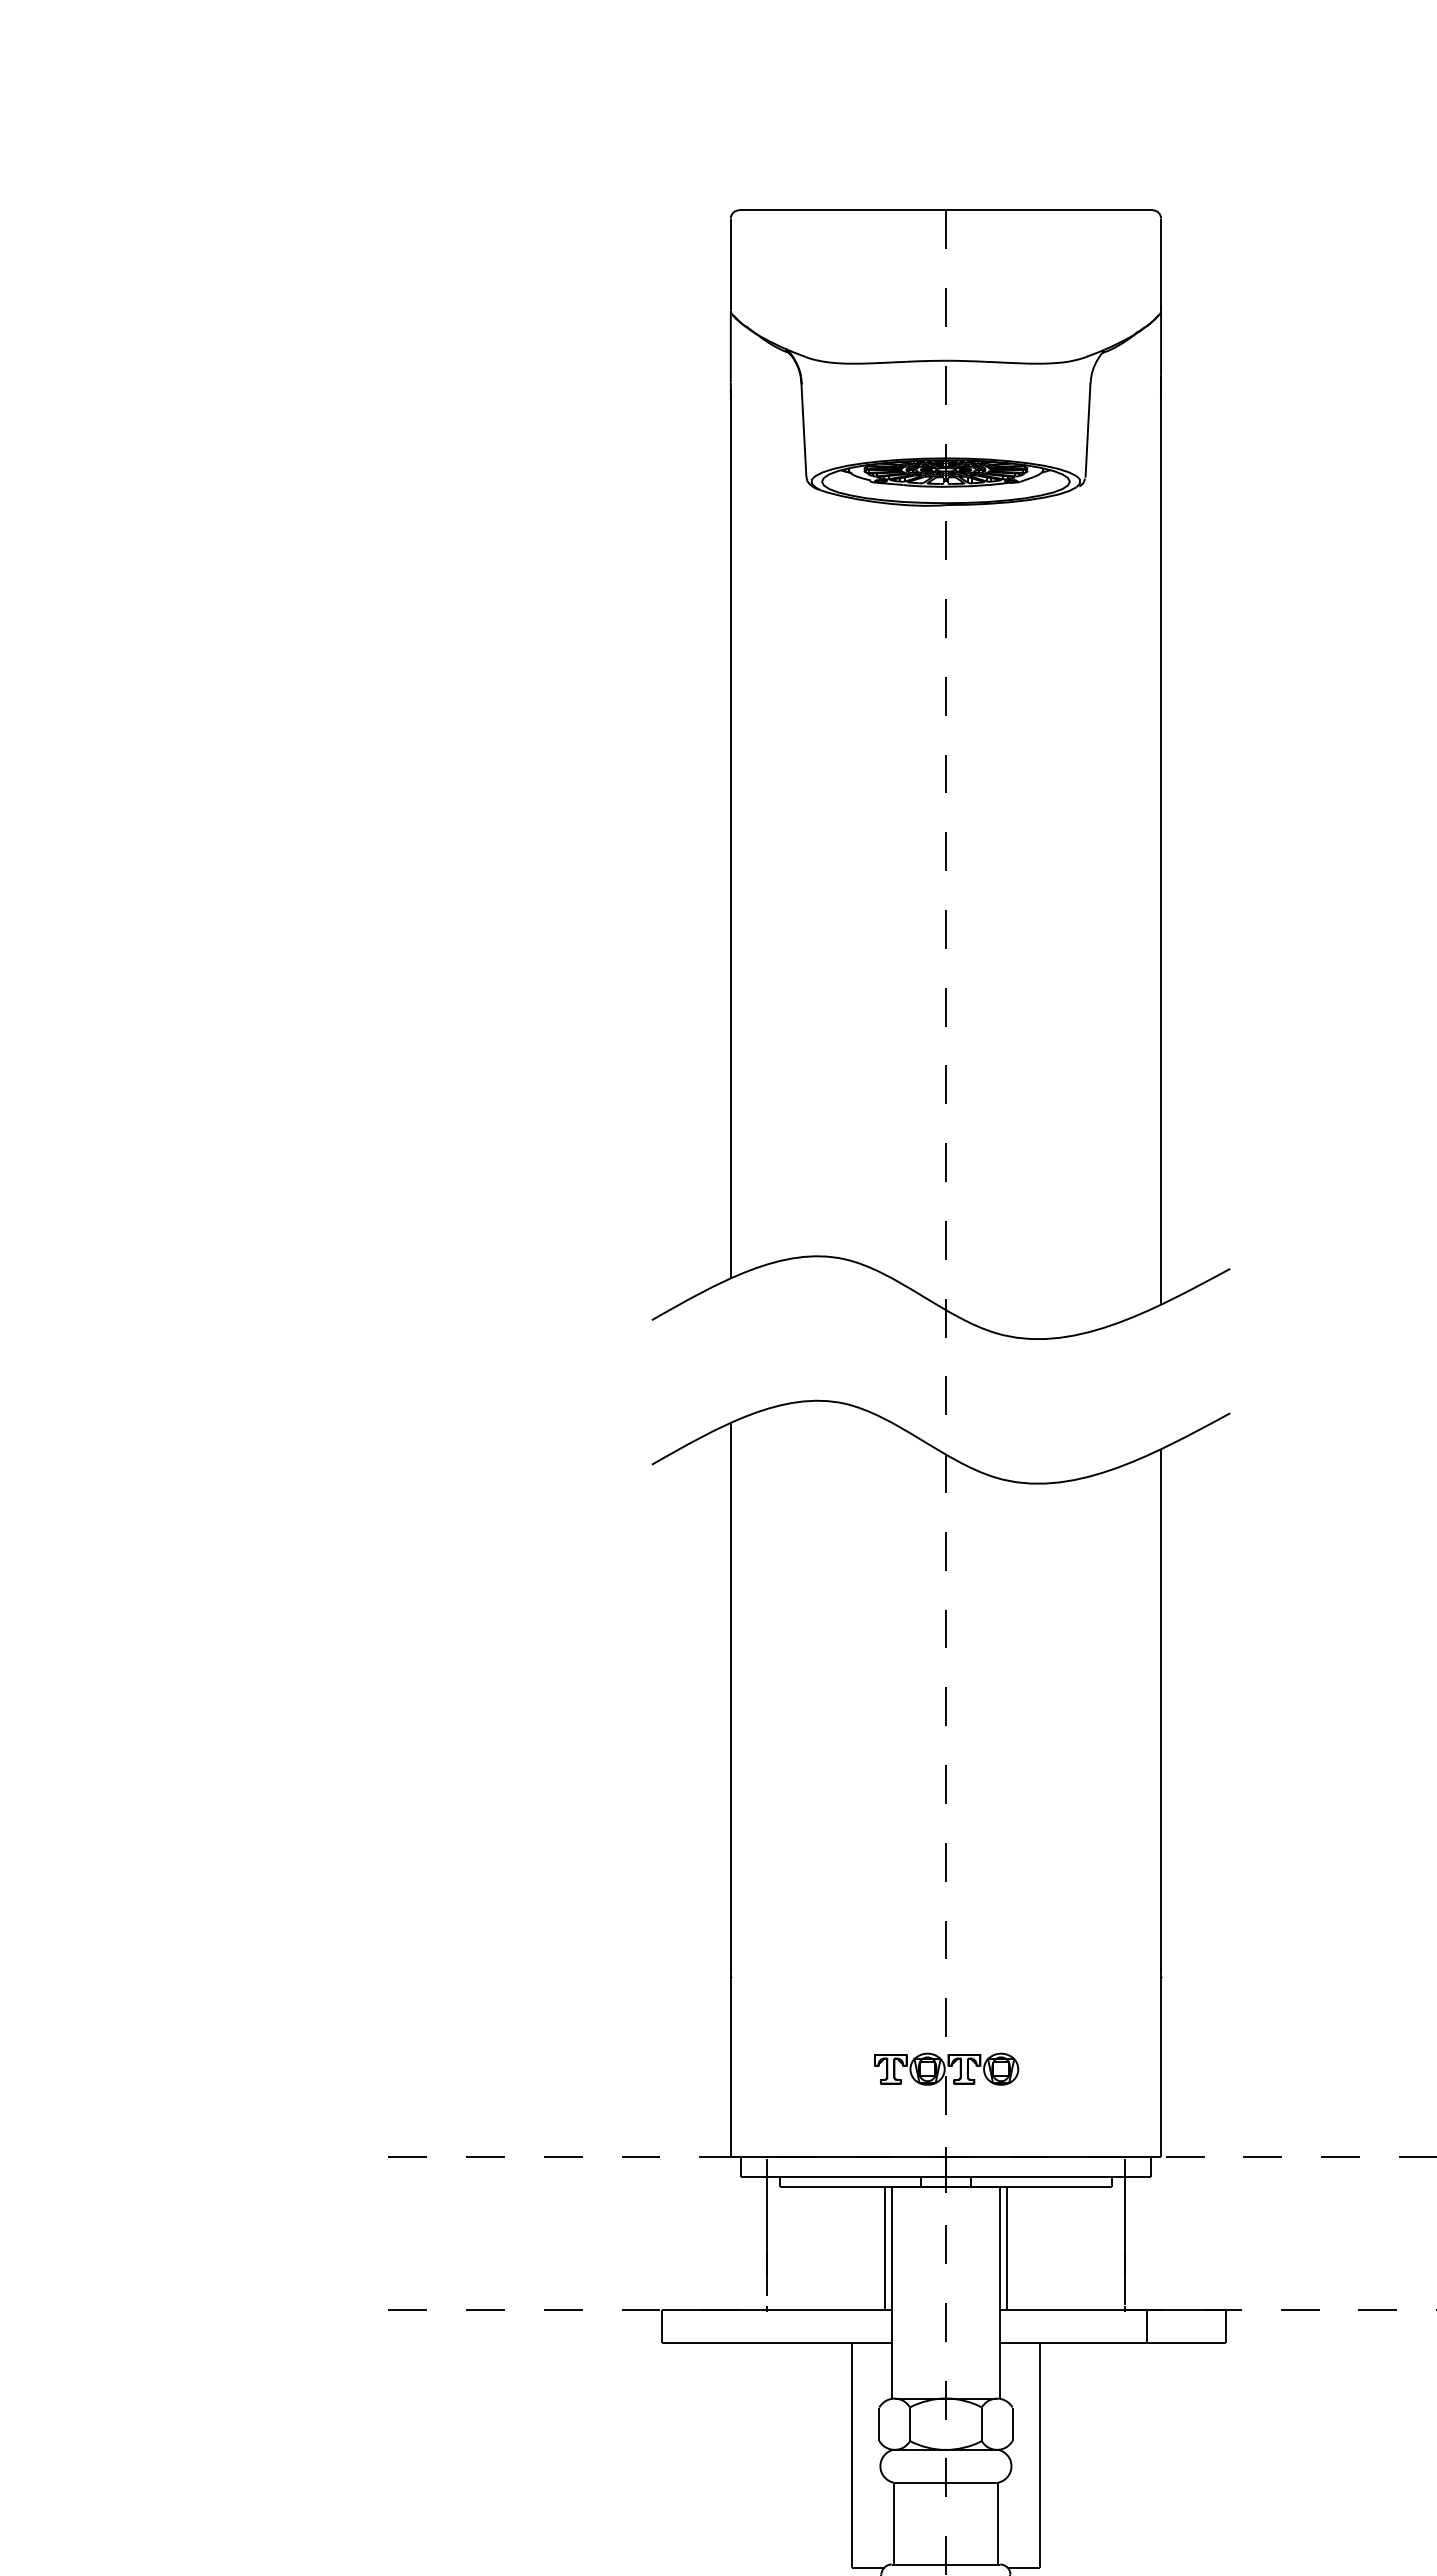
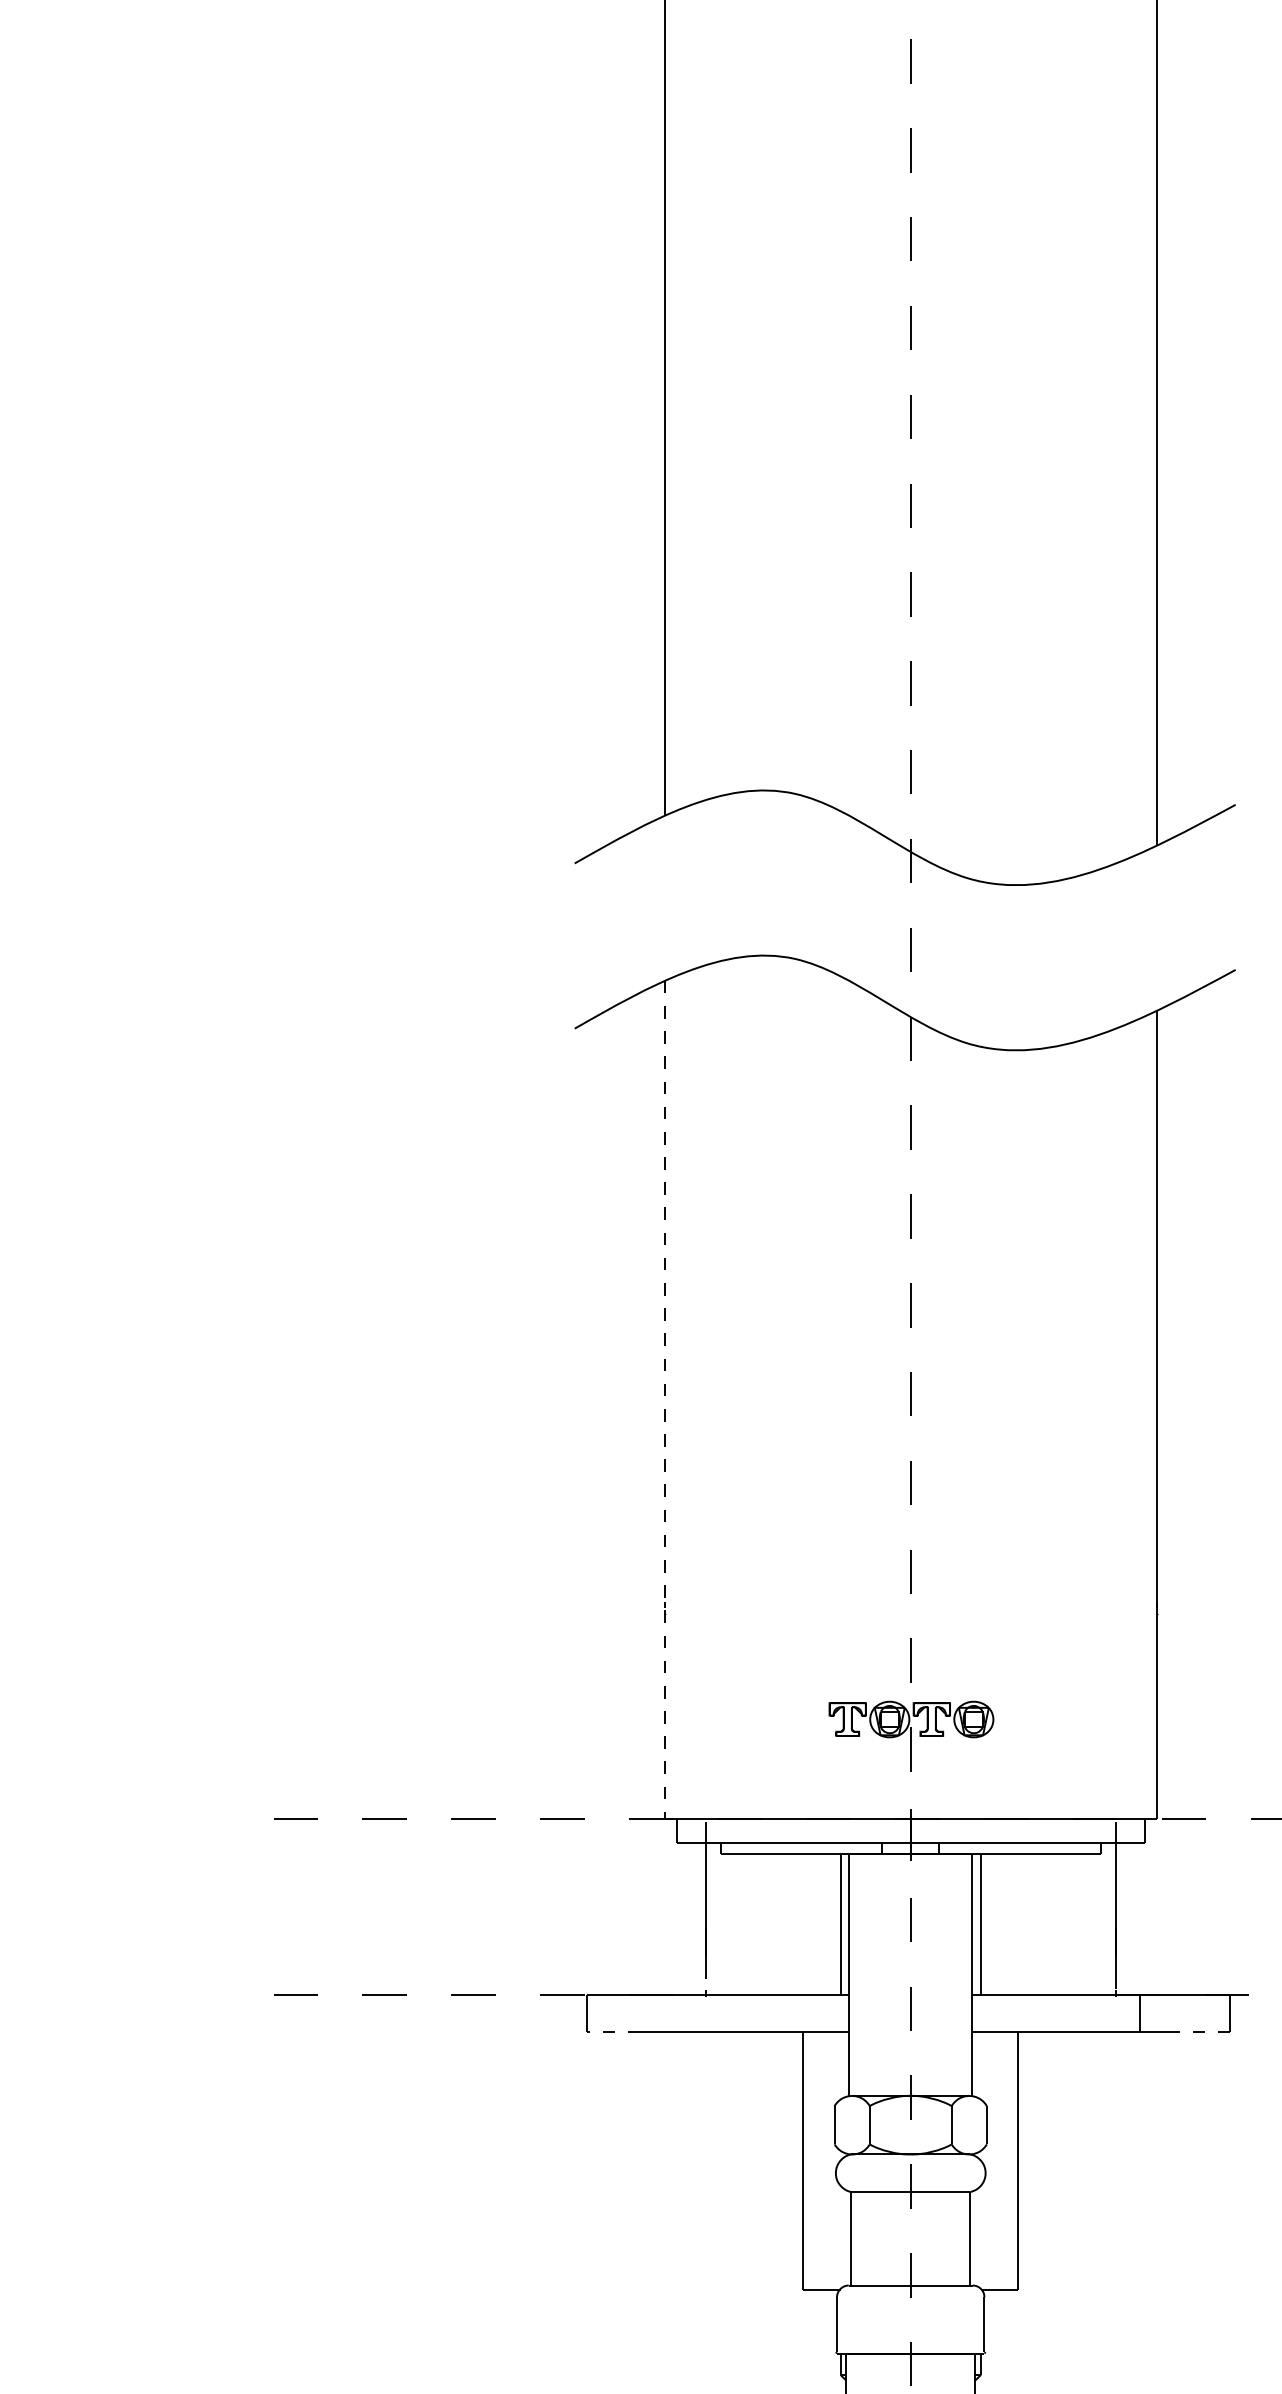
line: (730, 1789) -> (664, 1399), solid -> dashed
line: (685, 2342) -> (613, 2031), solid -> dashed
line: (1199, 2342) -> (1200, 2031), solid -> dashed

